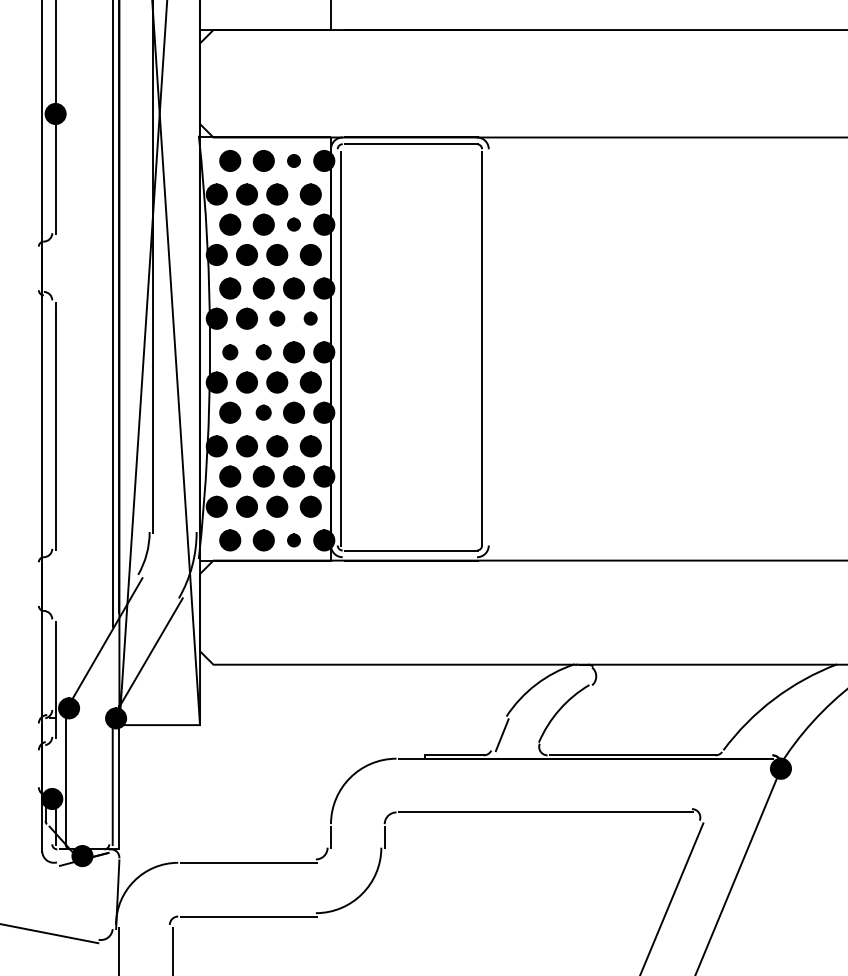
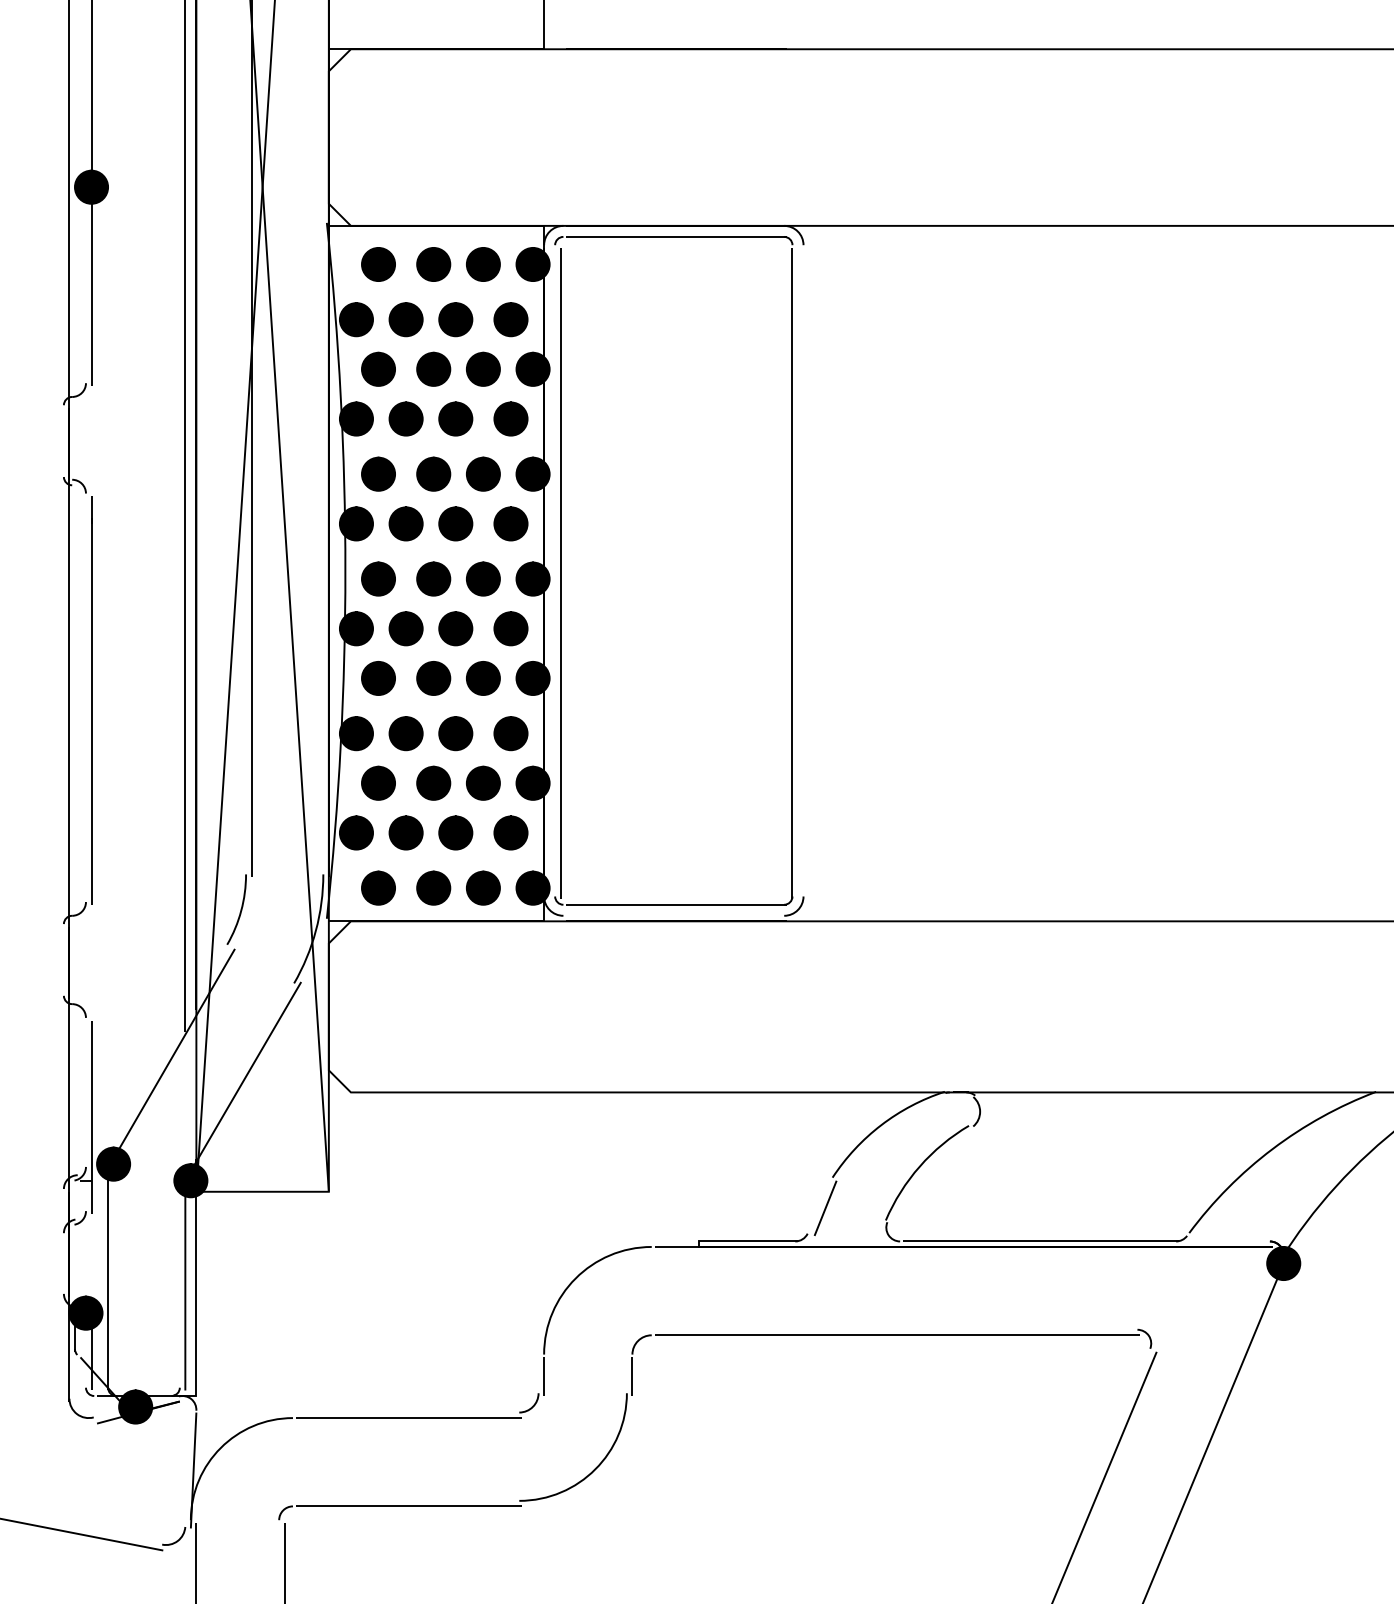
part: (293, 160) -> (482, 263), size x1.67
part: (293, 224) -> (482, 368), size x1.67
part: (277, 318) -> (456, 523), size x1.43
part: (310, 318) -> (510, 523), size x1.67
part: (230, 352) -> (378, 579), size x1.43
part: (263, 352) -> (433, 579), size x1.43
part: (263, 412) -> (433, 677), size x1.43
part: (293, 540) -> (482, 888), size x1.67

